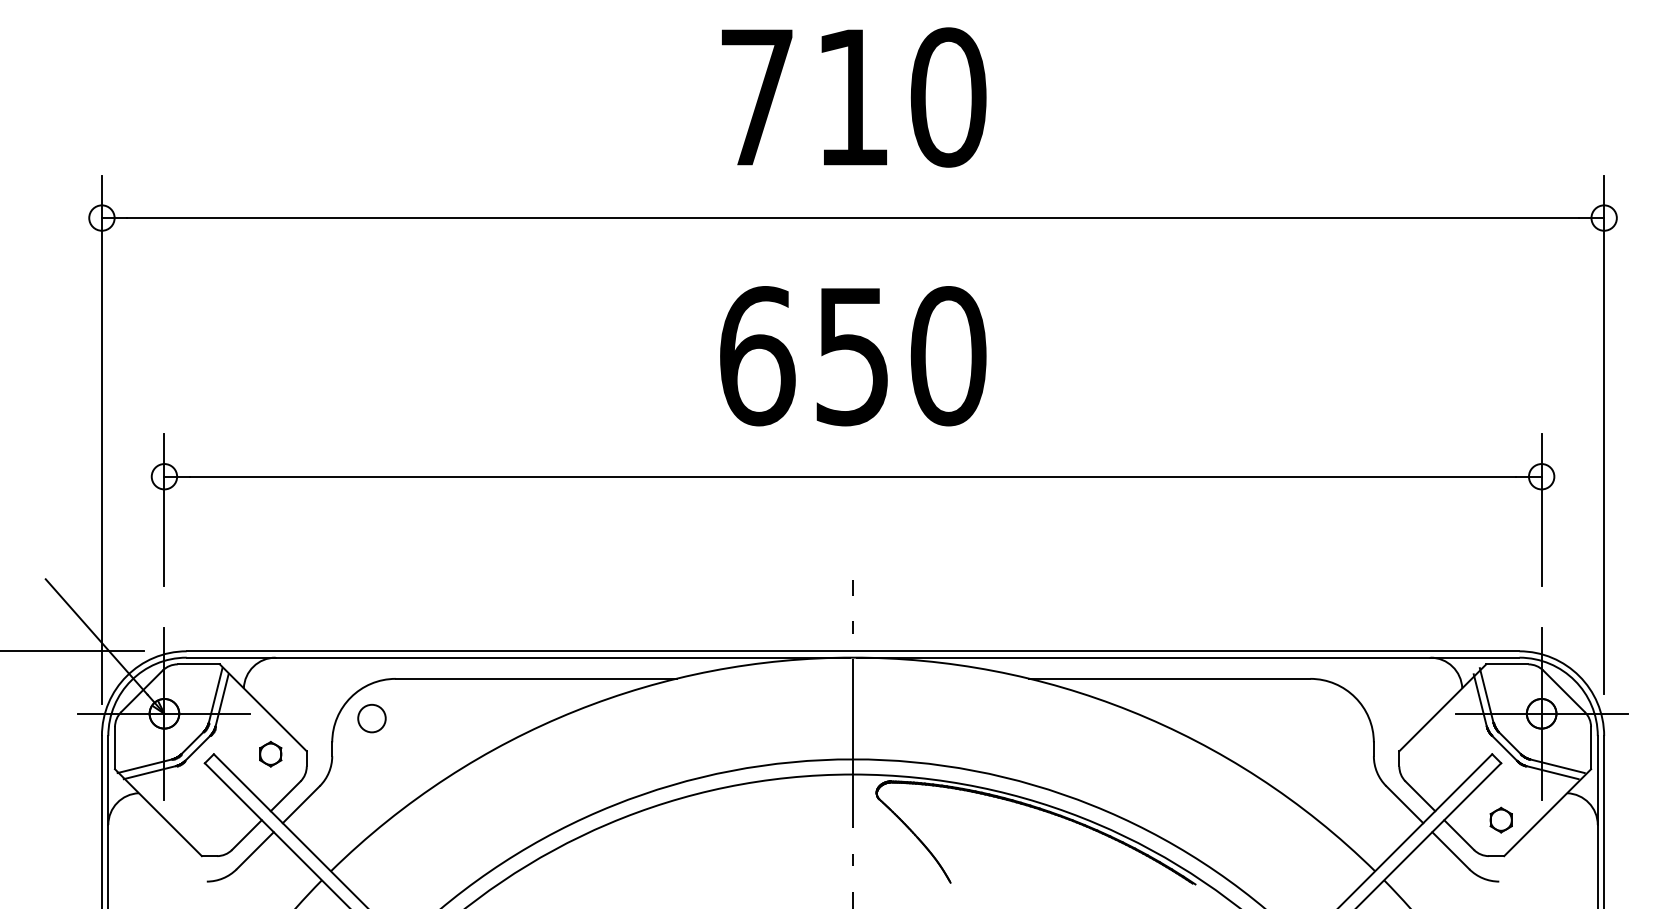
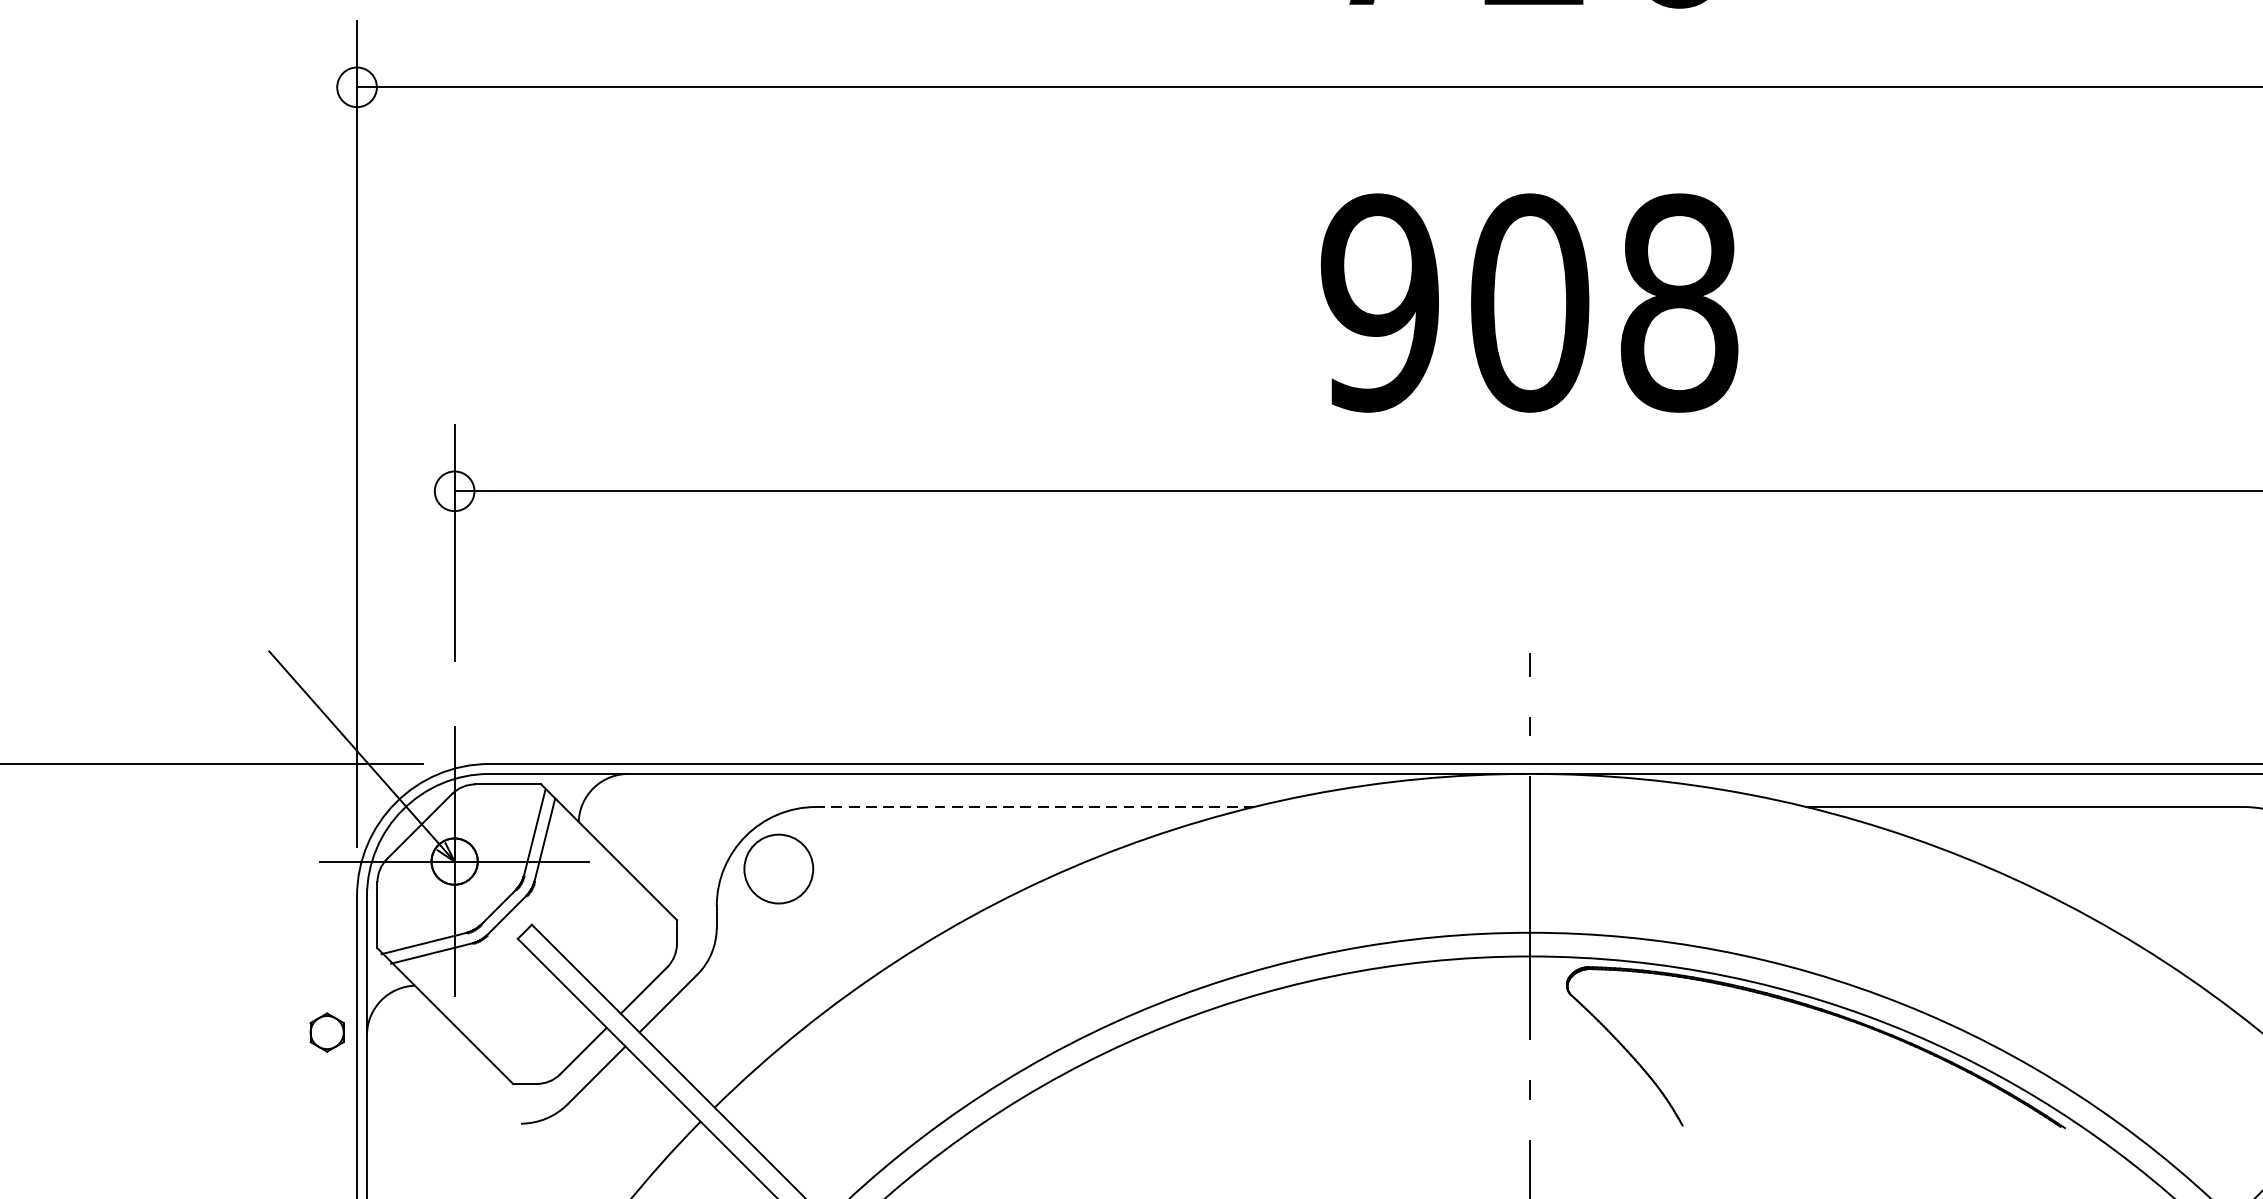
text: (852, 356) -> (1529, 303), 650 -> 908
line: (535, 678) -> (1034, 806), solid -> dashed
circle: (371, 718) -> (778, 868), size x1.6
part: (270, 754) -> (326, 1032), moved

